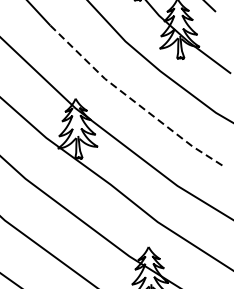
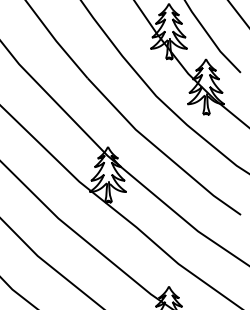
line: (132, 100) -> (160, 150), dashed -> solid

